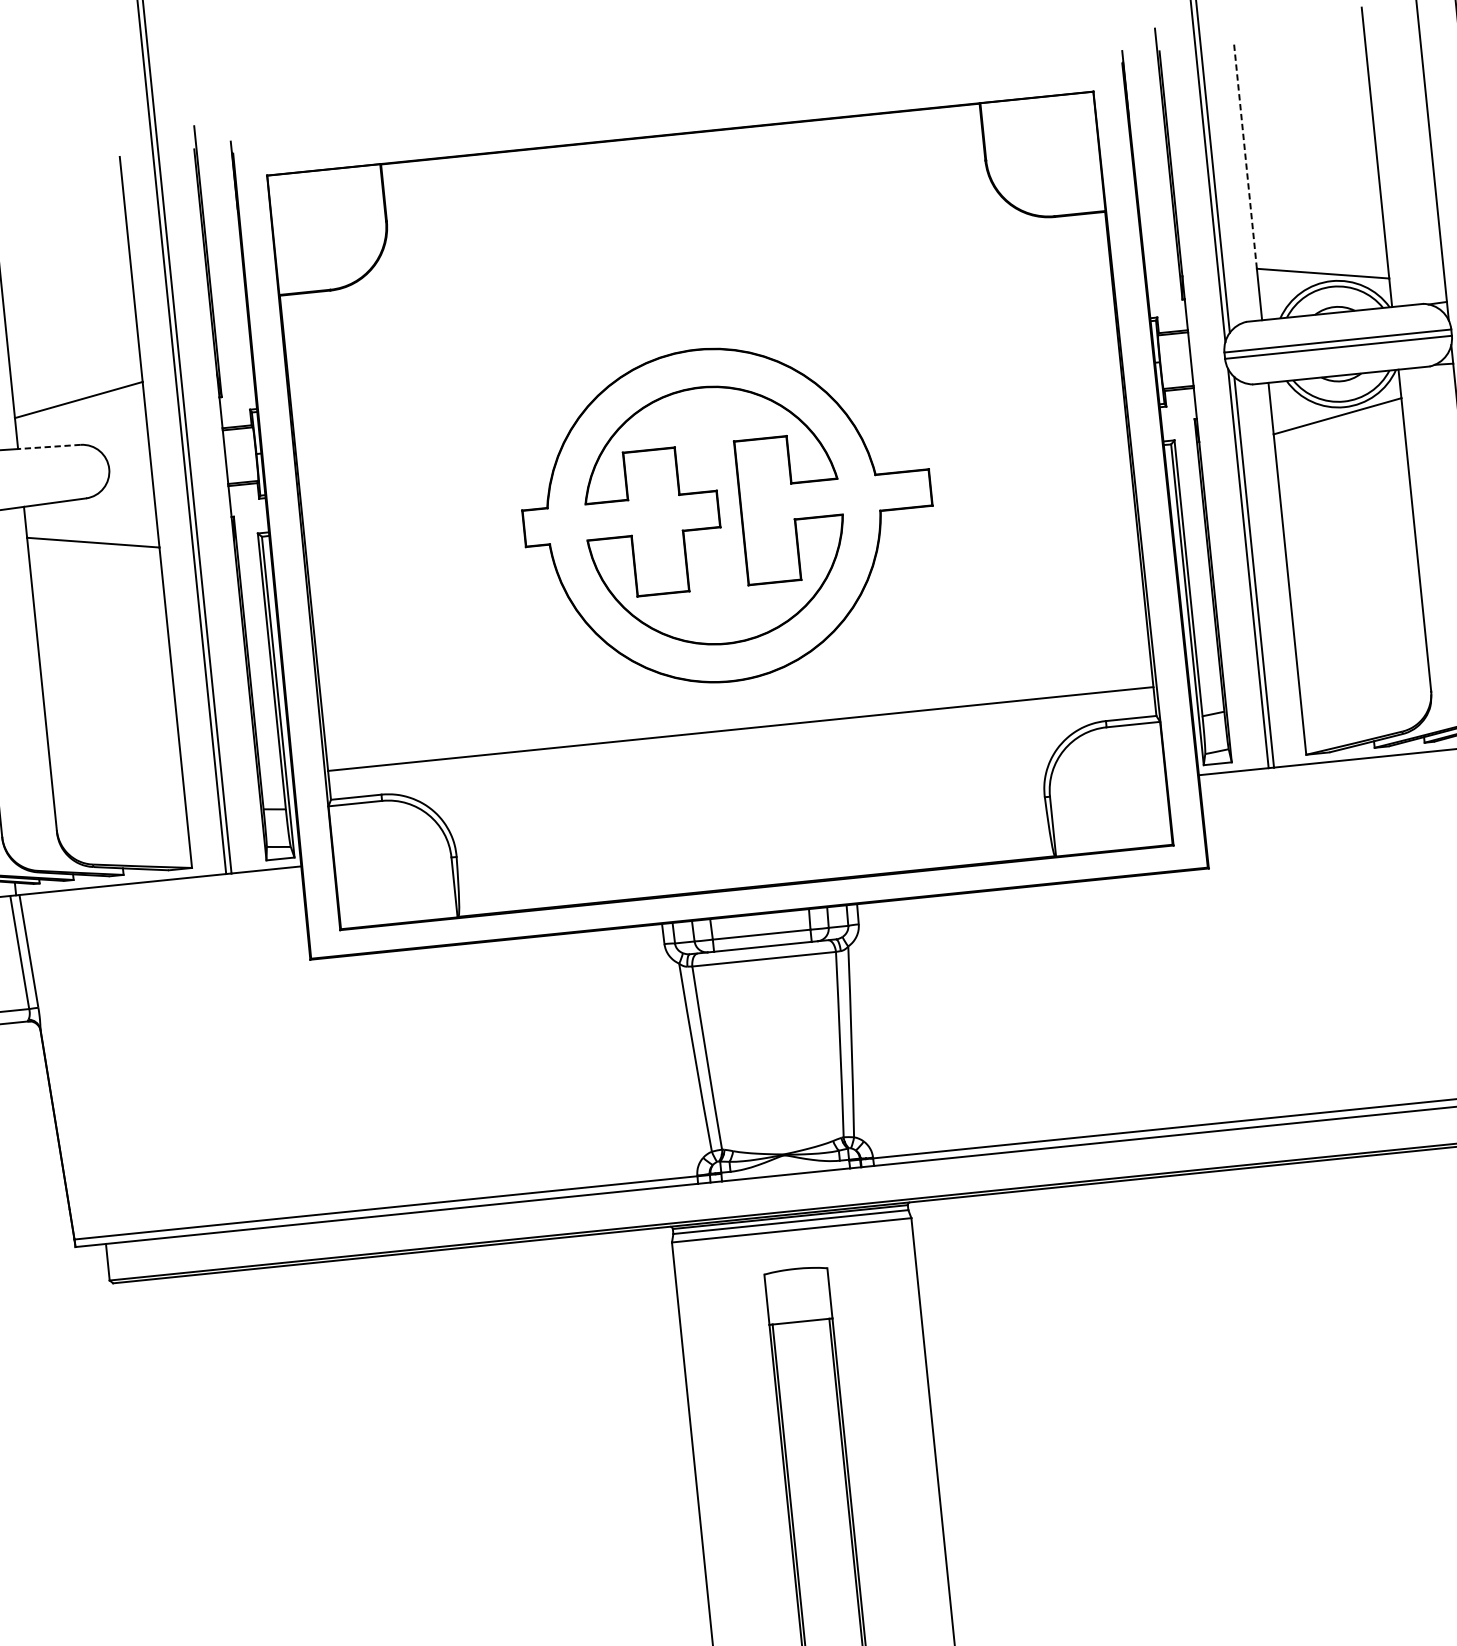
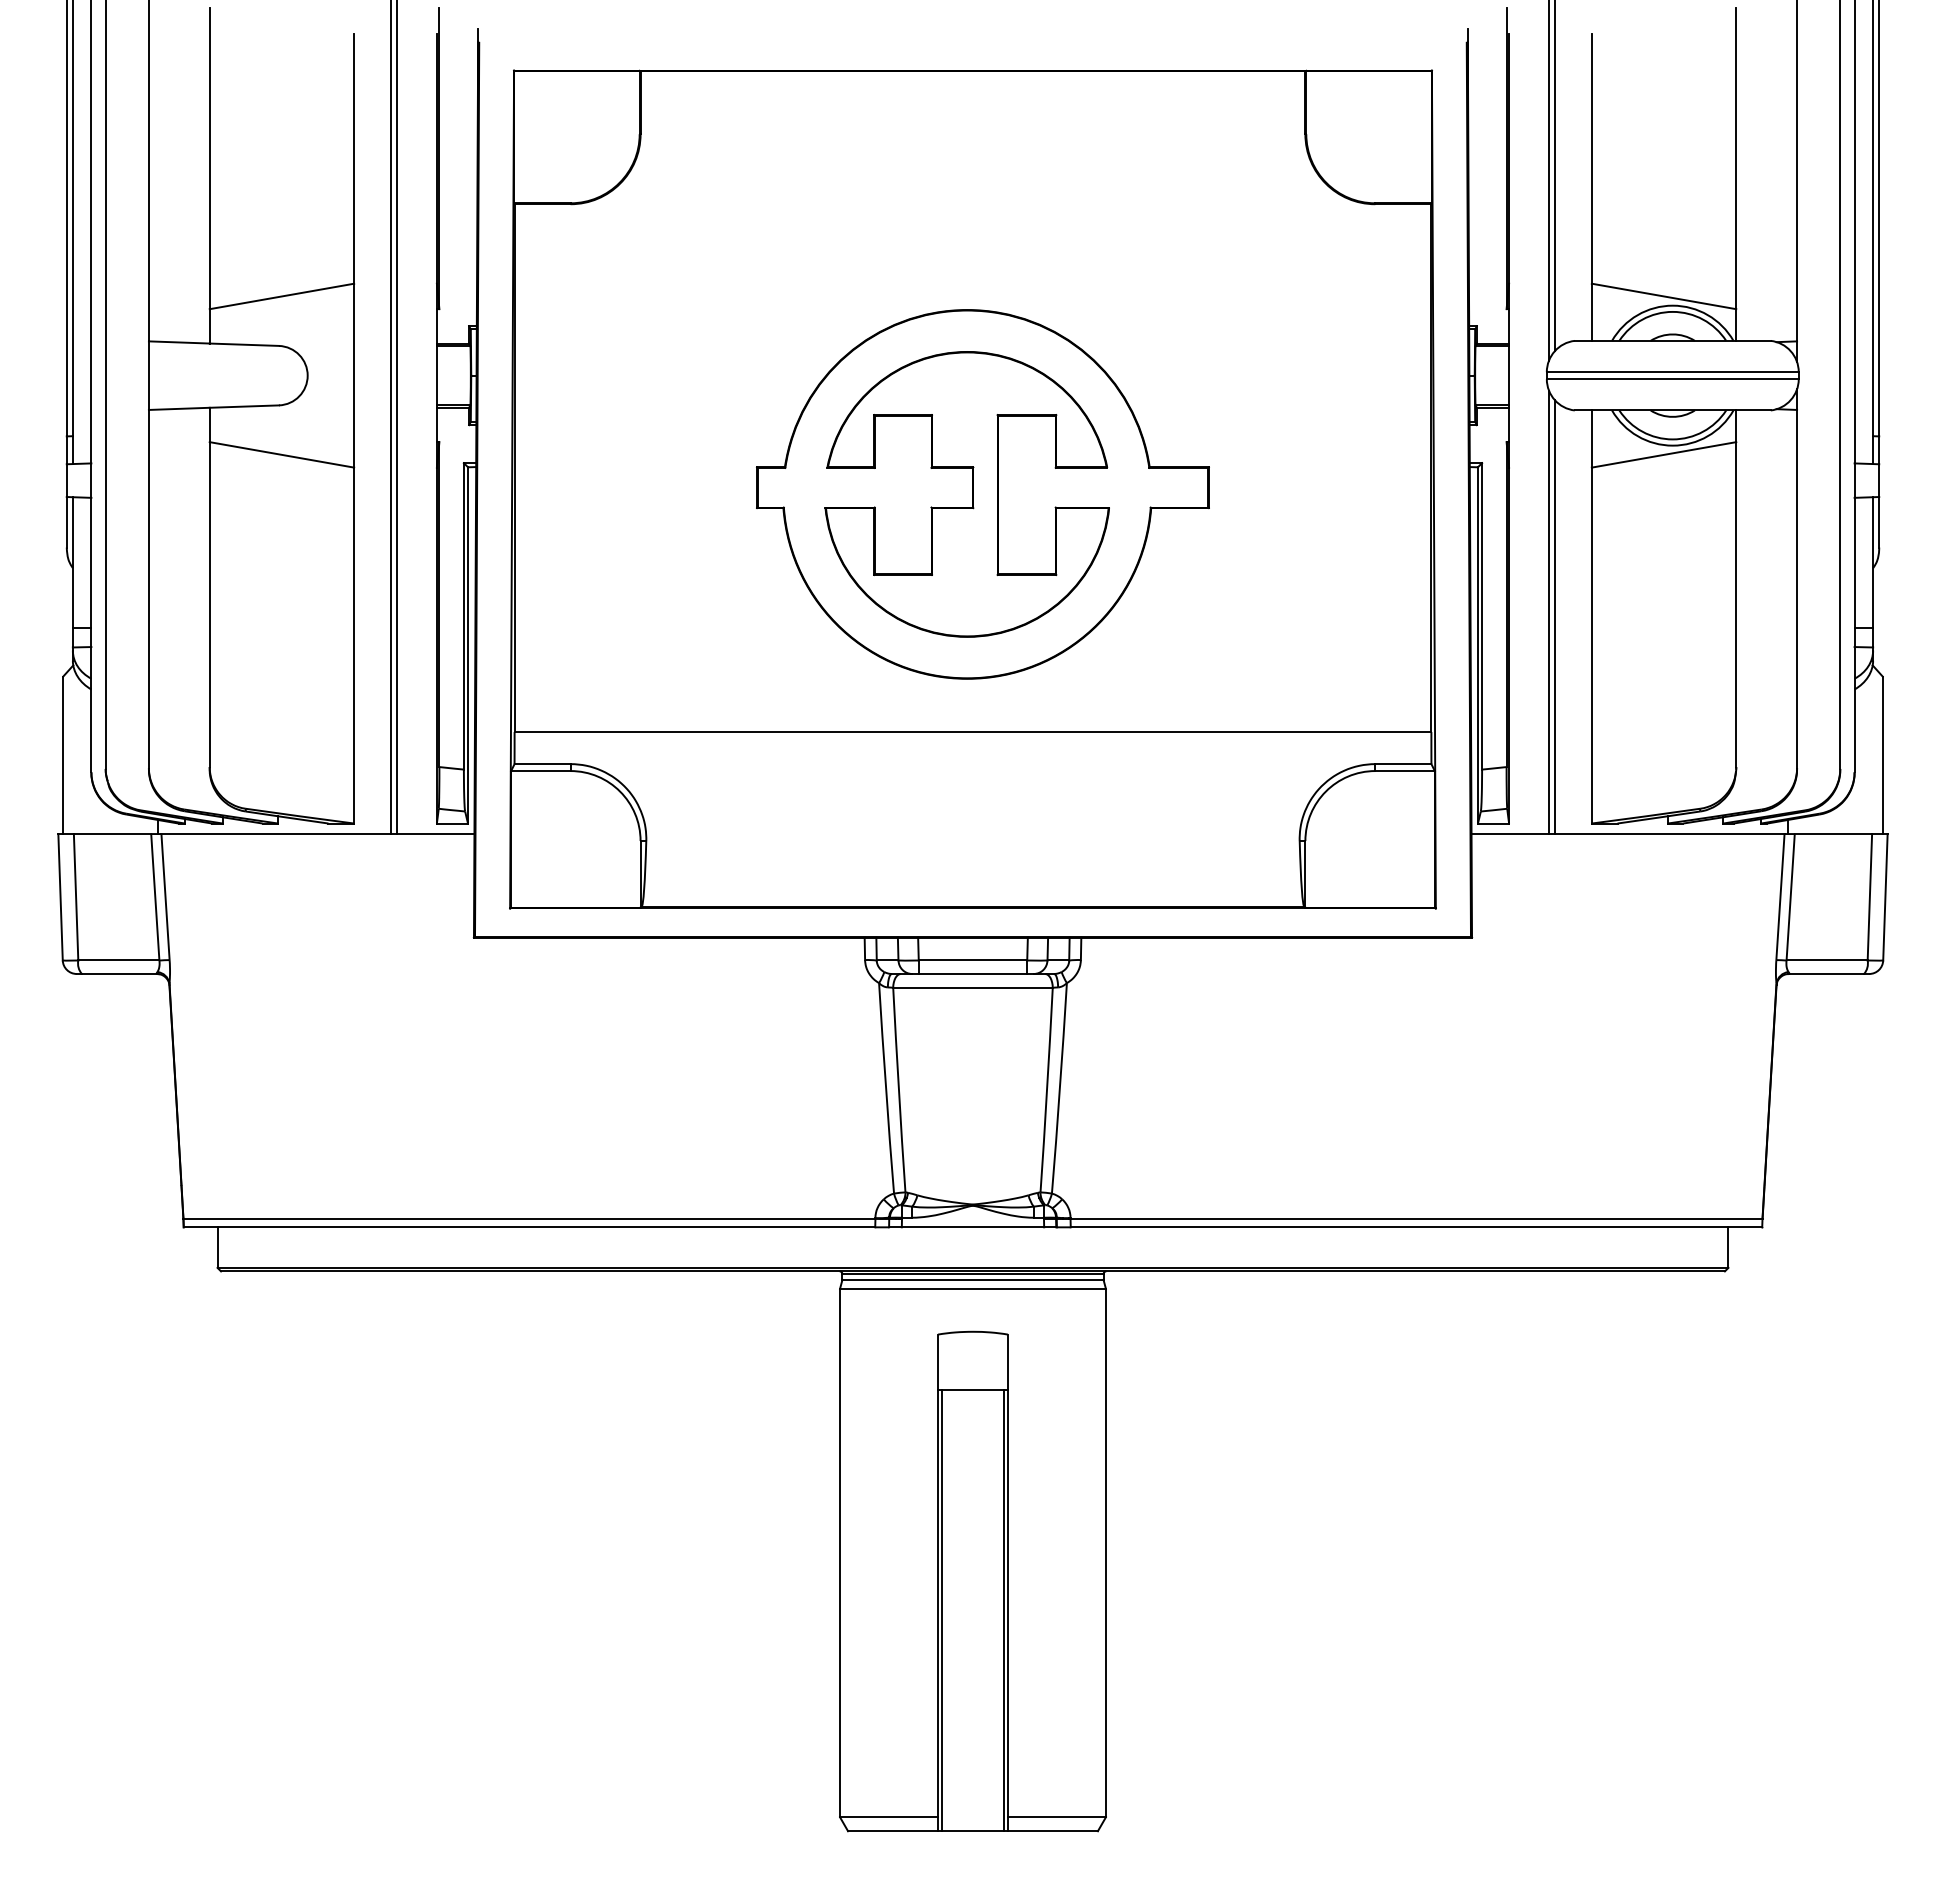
line: (1245, 156) -> (1591, 158), dashed -> solid
line: (49, 446) -> (244, 344), dashed -> solid

